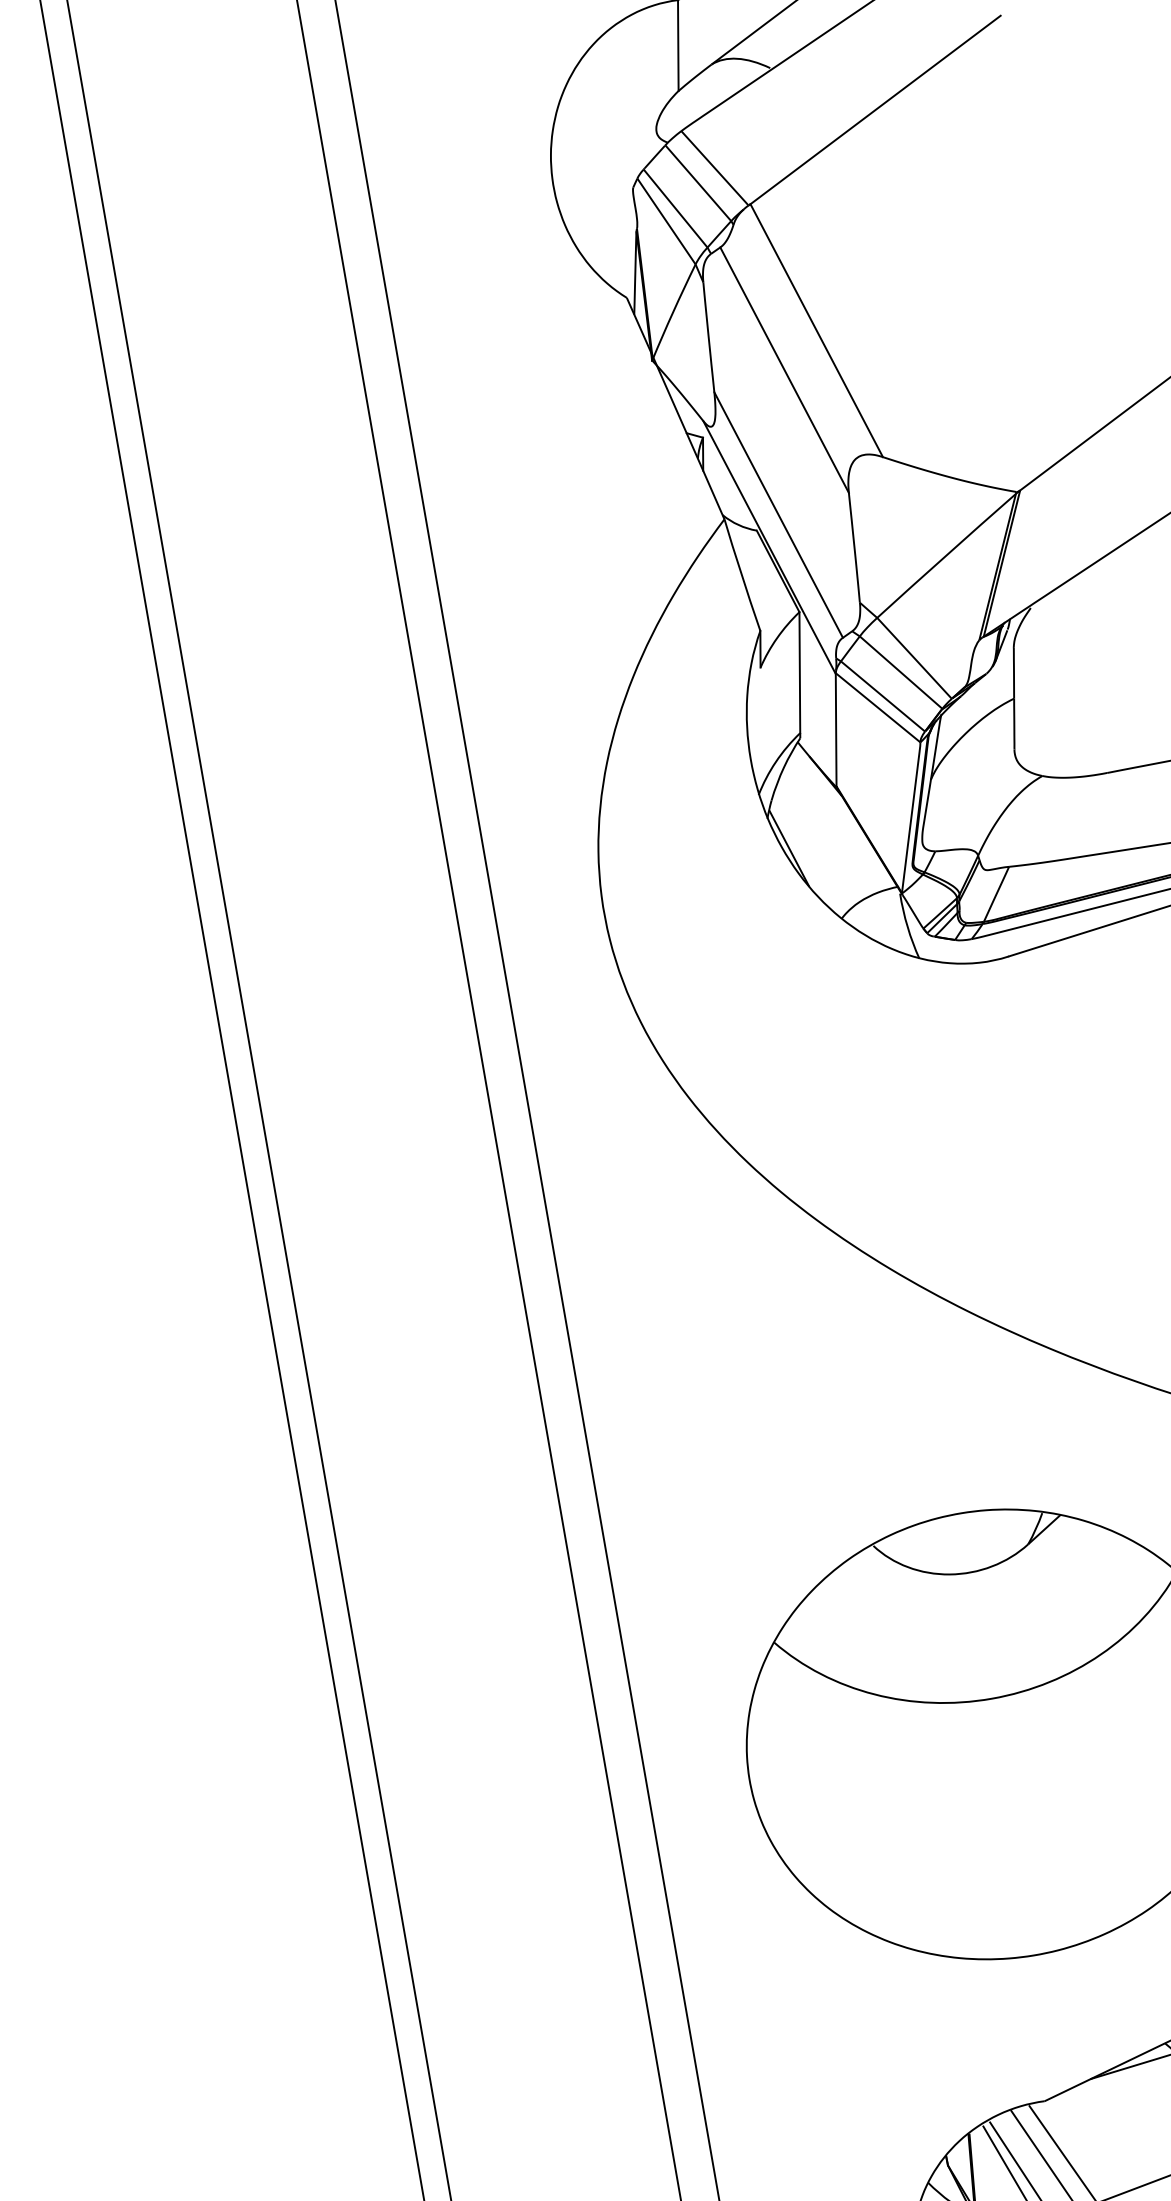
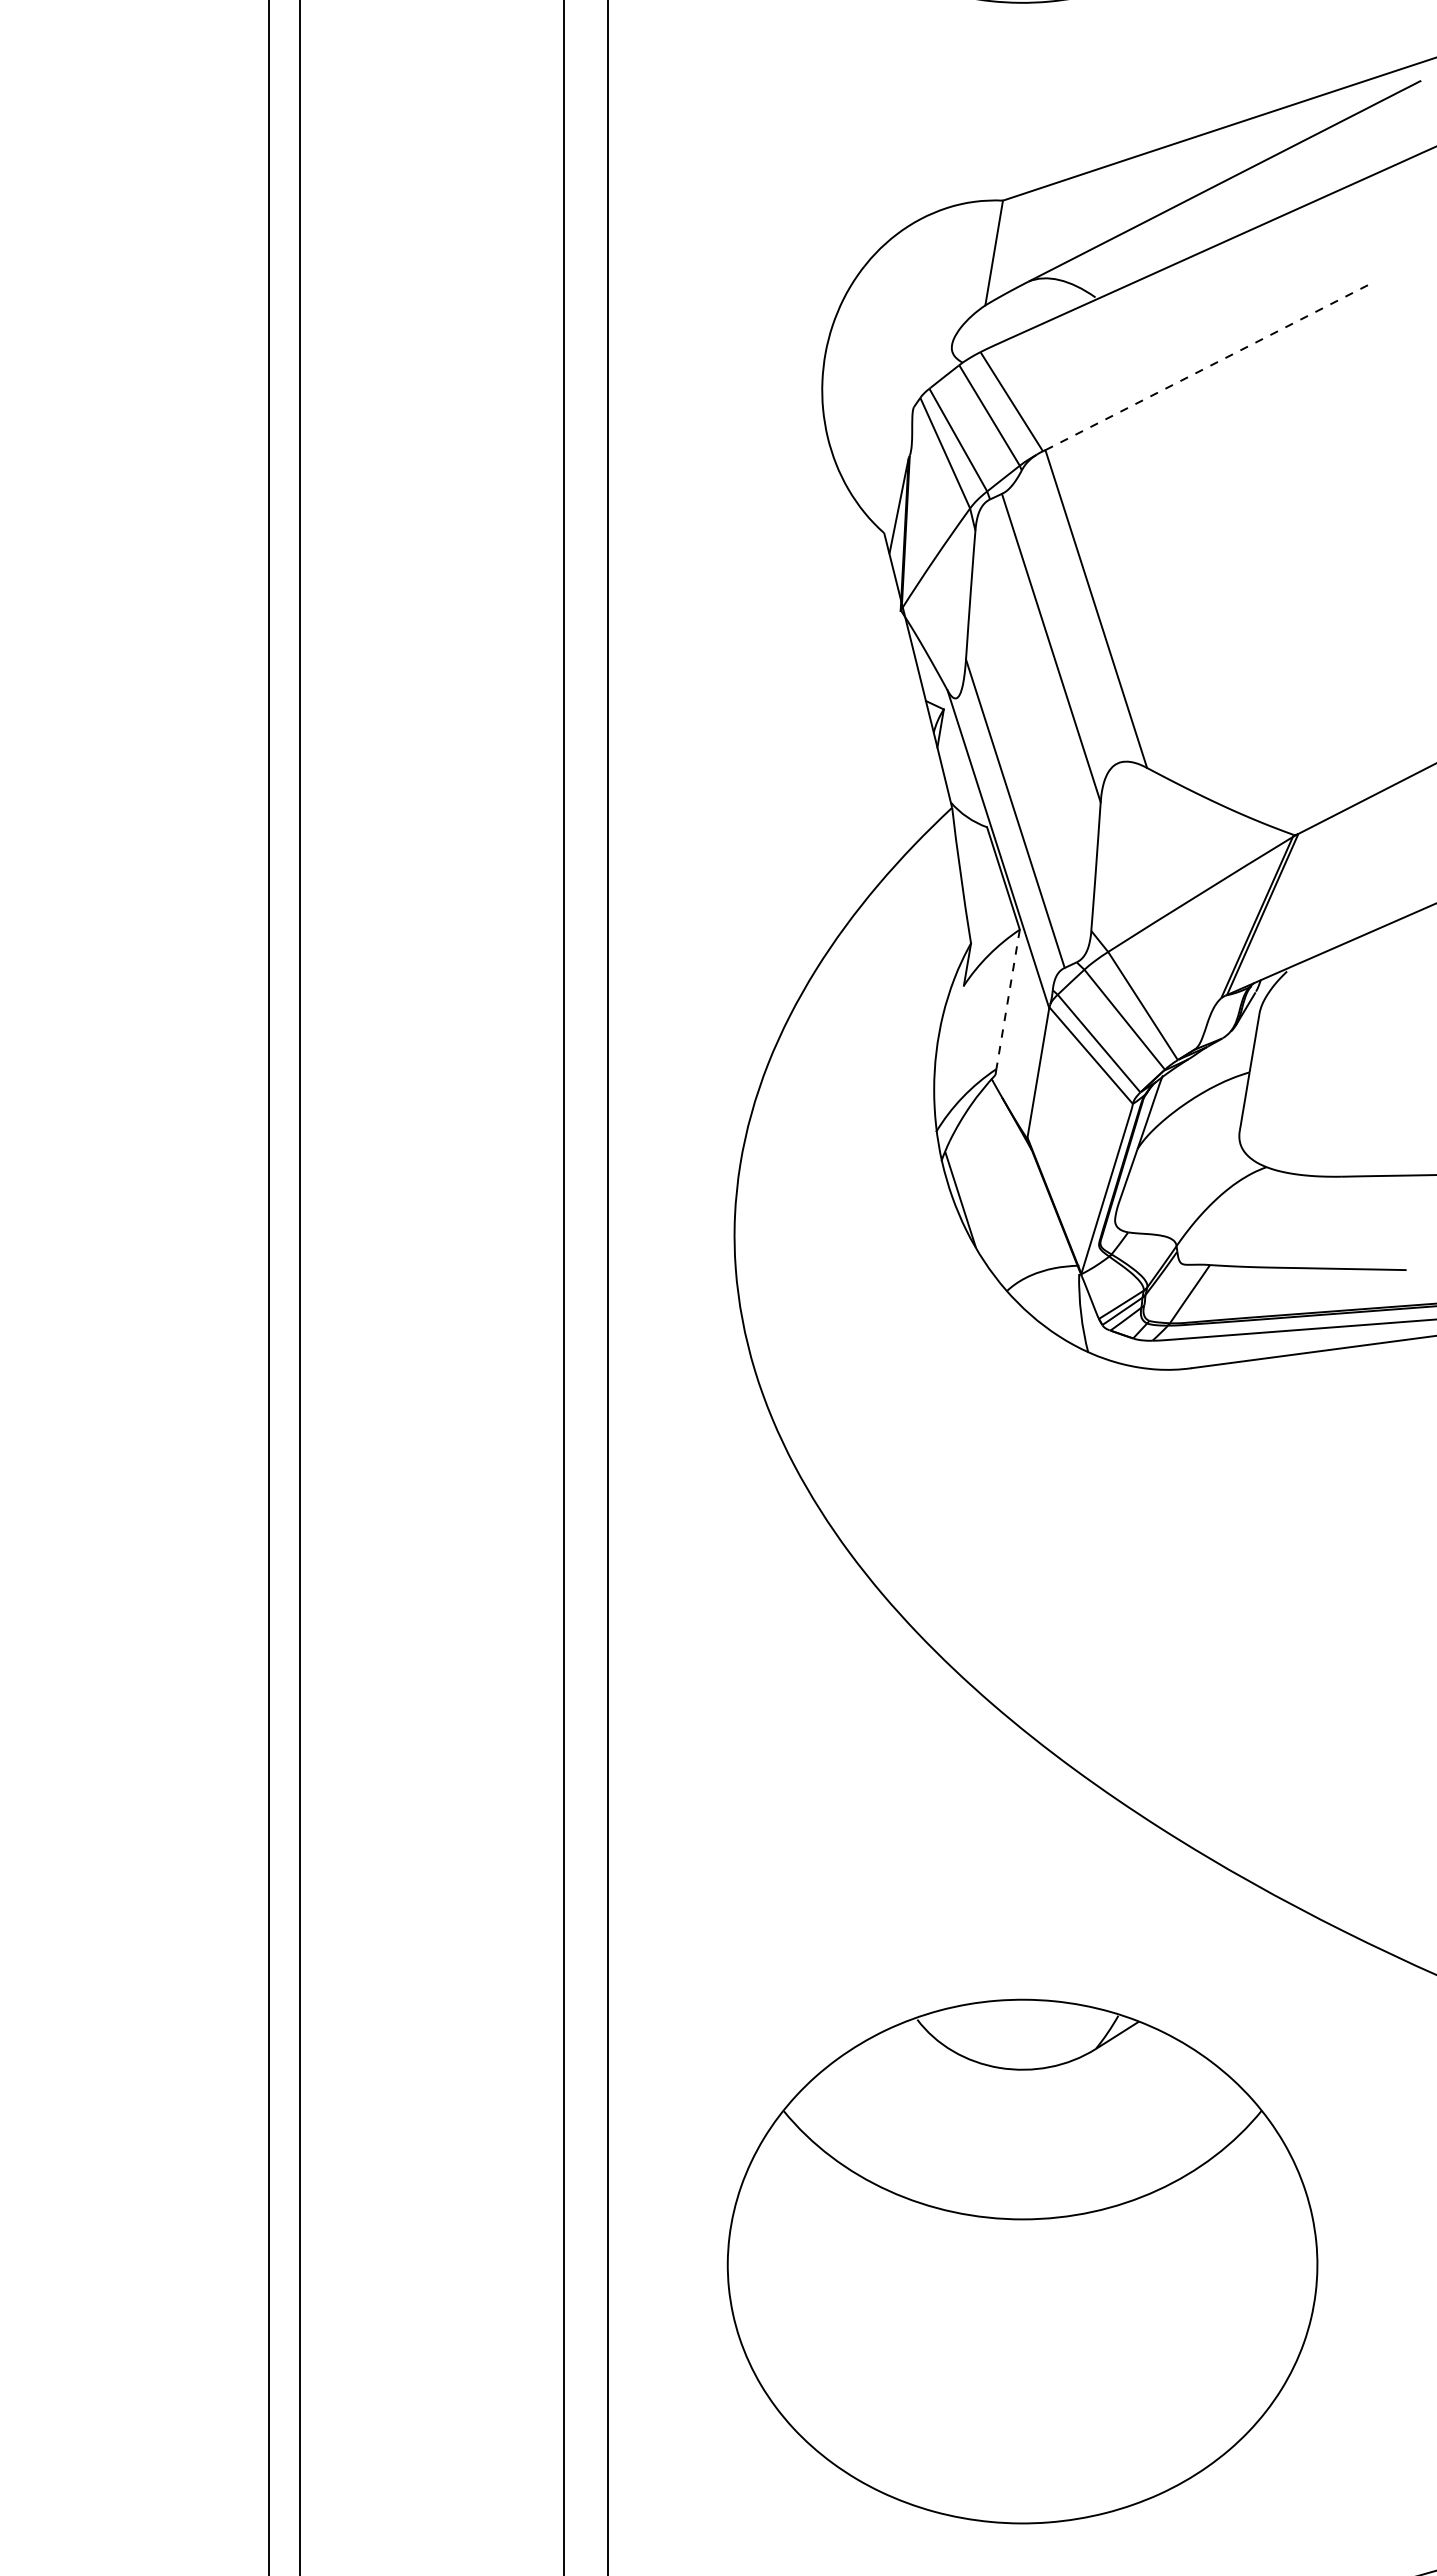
line: (875, 109) -> (1208, 366), solid -> dashed
line: (800, 672) -> (1008, 999), solid -> dashed

